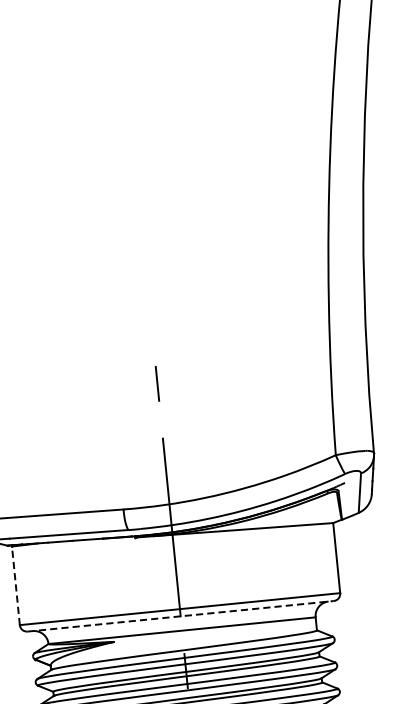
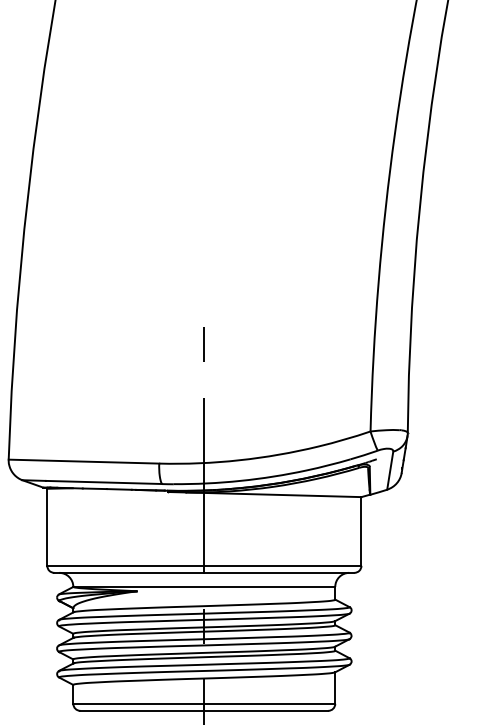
line: (16, 586) -> (47, 527), dashed -> solid
line: (180, 615) -> (204, 572), dashed -> solid

